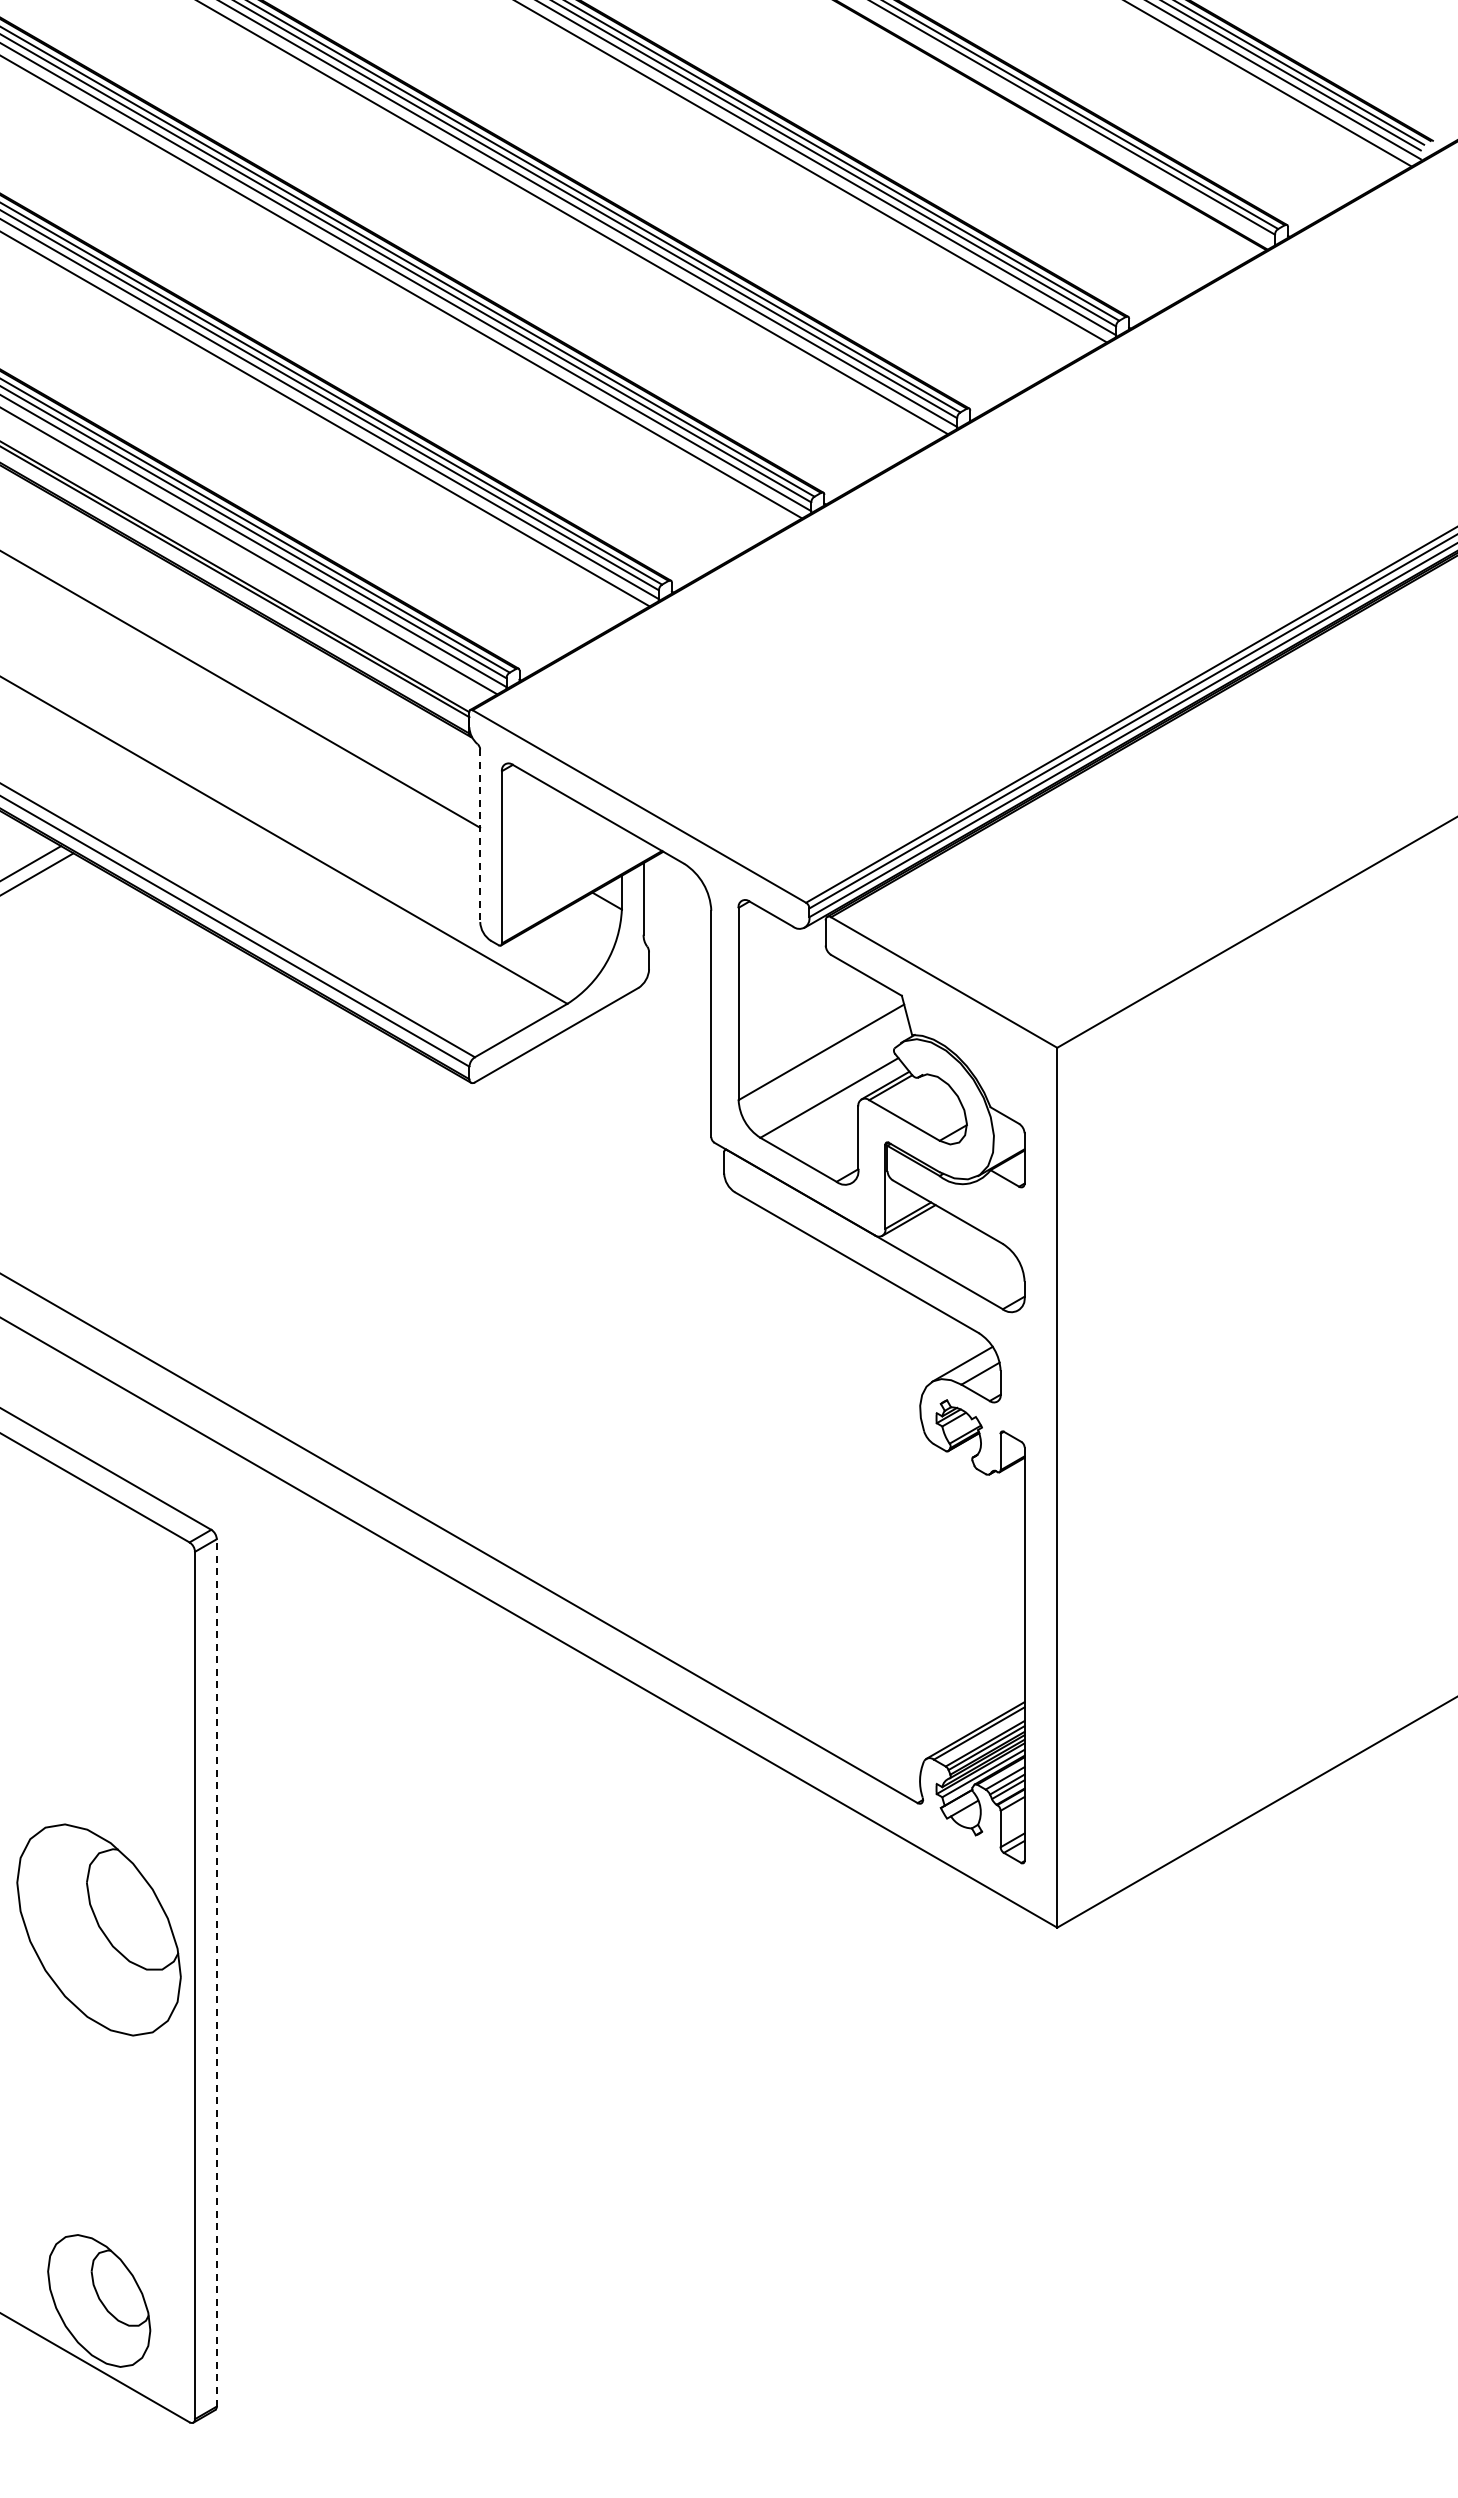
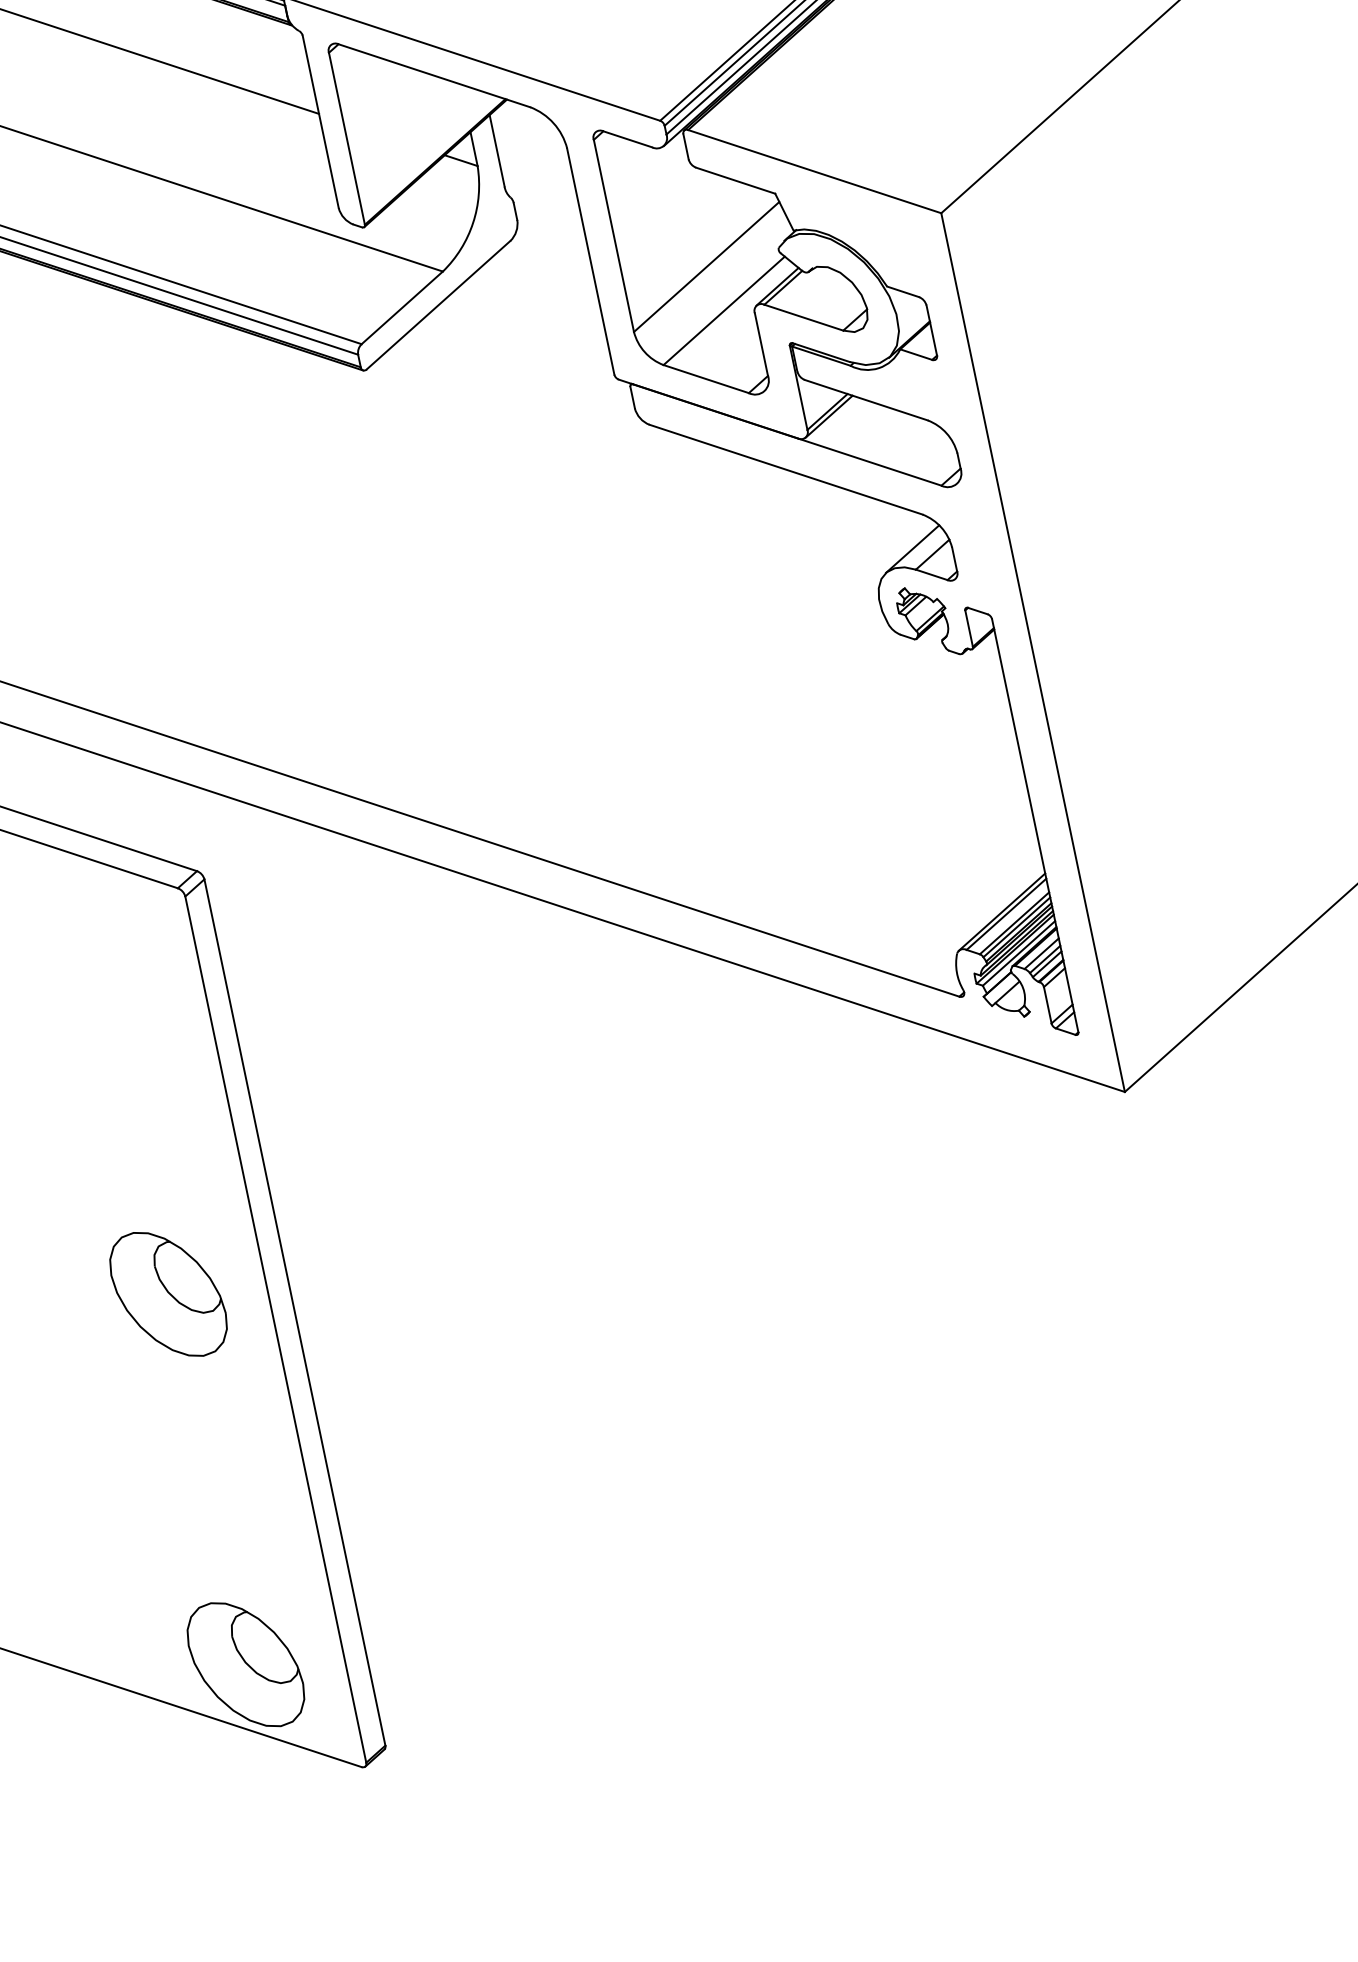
line: (480, 836) -> (321, 122), dashed -> solid
part: (99, 1930) -> (168, 1294), size x0.62
line: (216, 1972) -> (294, 1312), dashed -> solid

